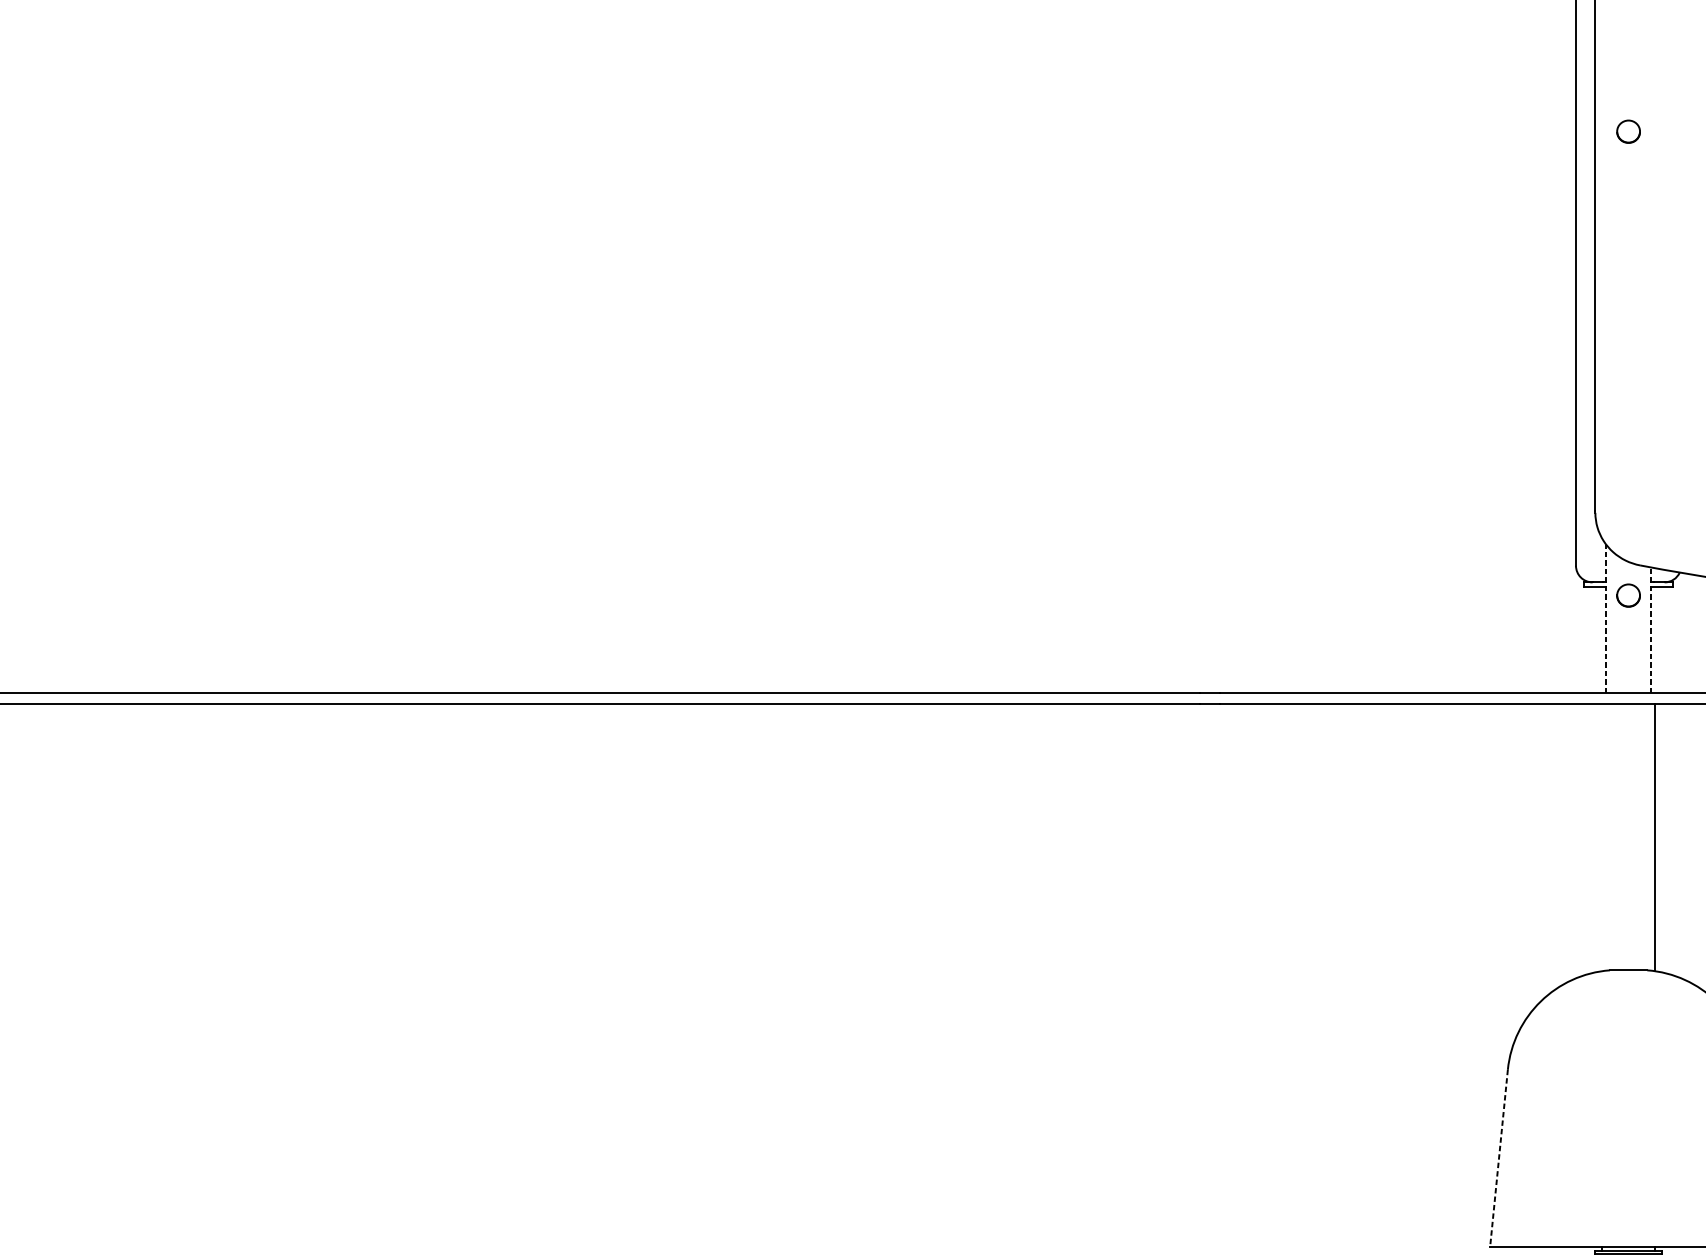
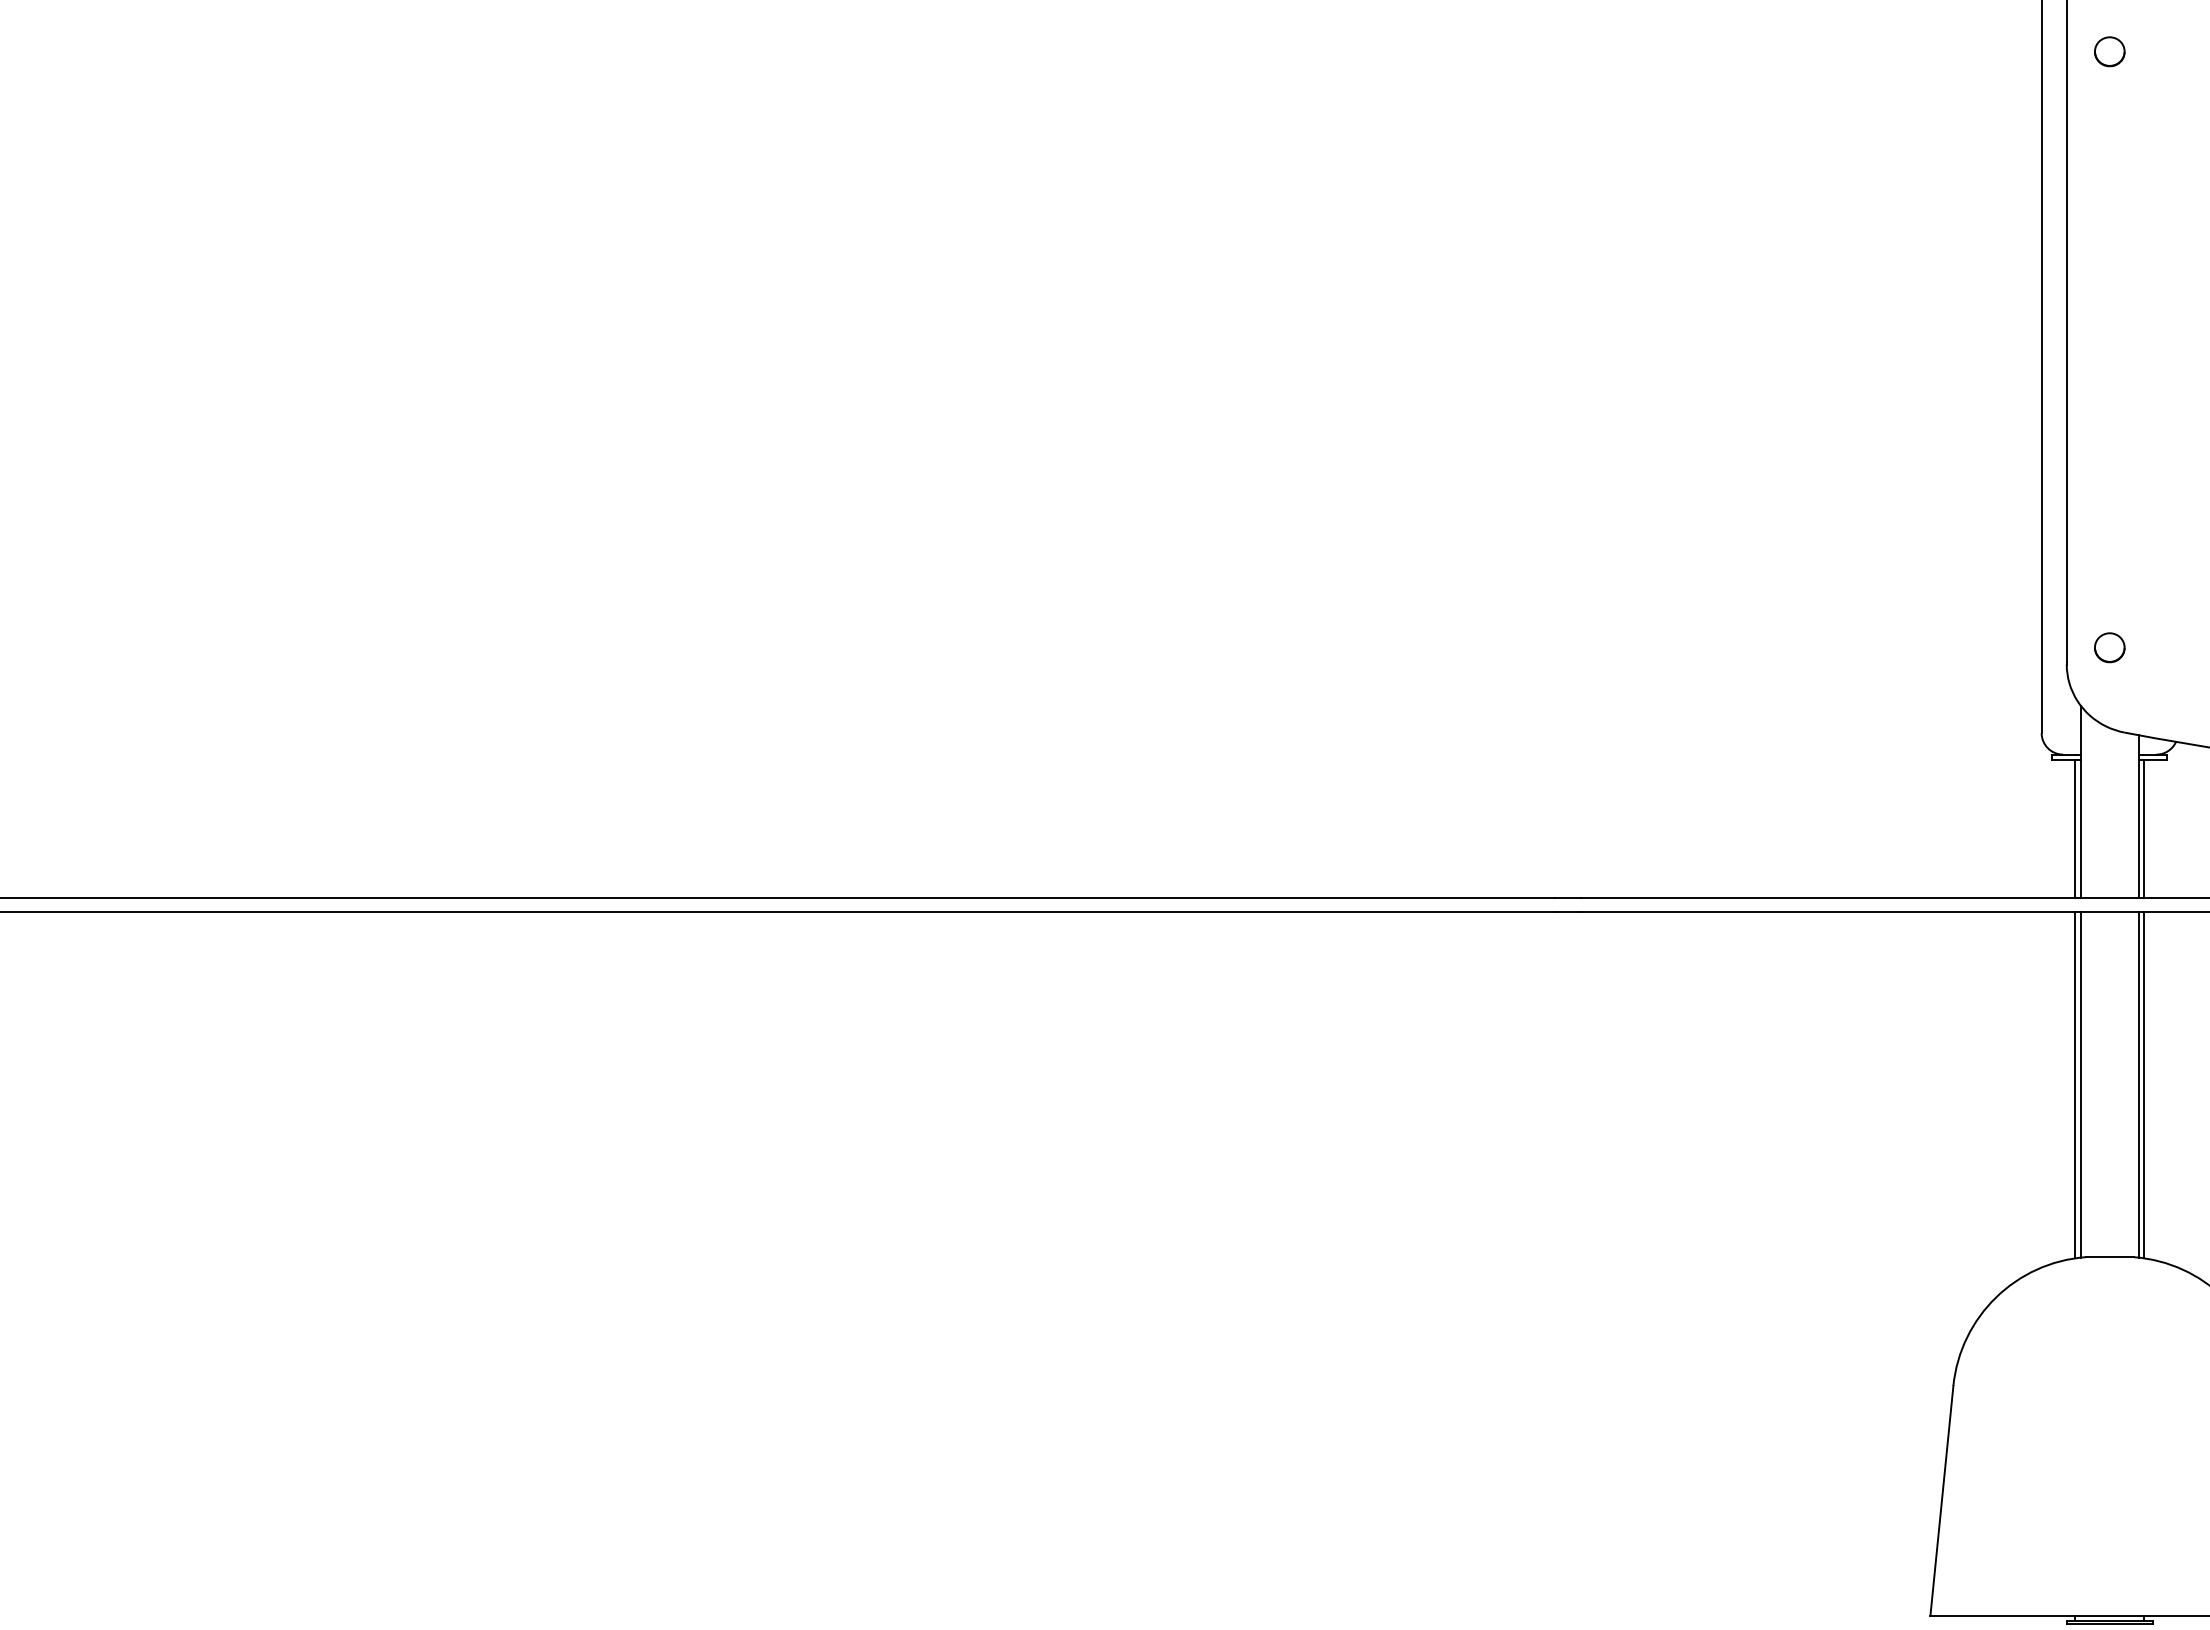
part: (1628, 131) -> (2109, 51), moved
part: (1628, 595) -> (2109, 647), moved
line: (1606, 619) -> (2081, 802), dashed -> solid
line: (1650, 630) -> (2138, 816), dashed -> solid
line: (1602, 640) -> (2075, 829), added
line: (1655, 640) -> (2144, 829), added
line: (1602, 837) -> (2075, 1085), added
line: (1606, 837) -> (2081, 1084), added
line: (1650, 837) -> (2138, 1084), added
line: (1498, 1158) -> (1941, 1501), dashed -> solid

